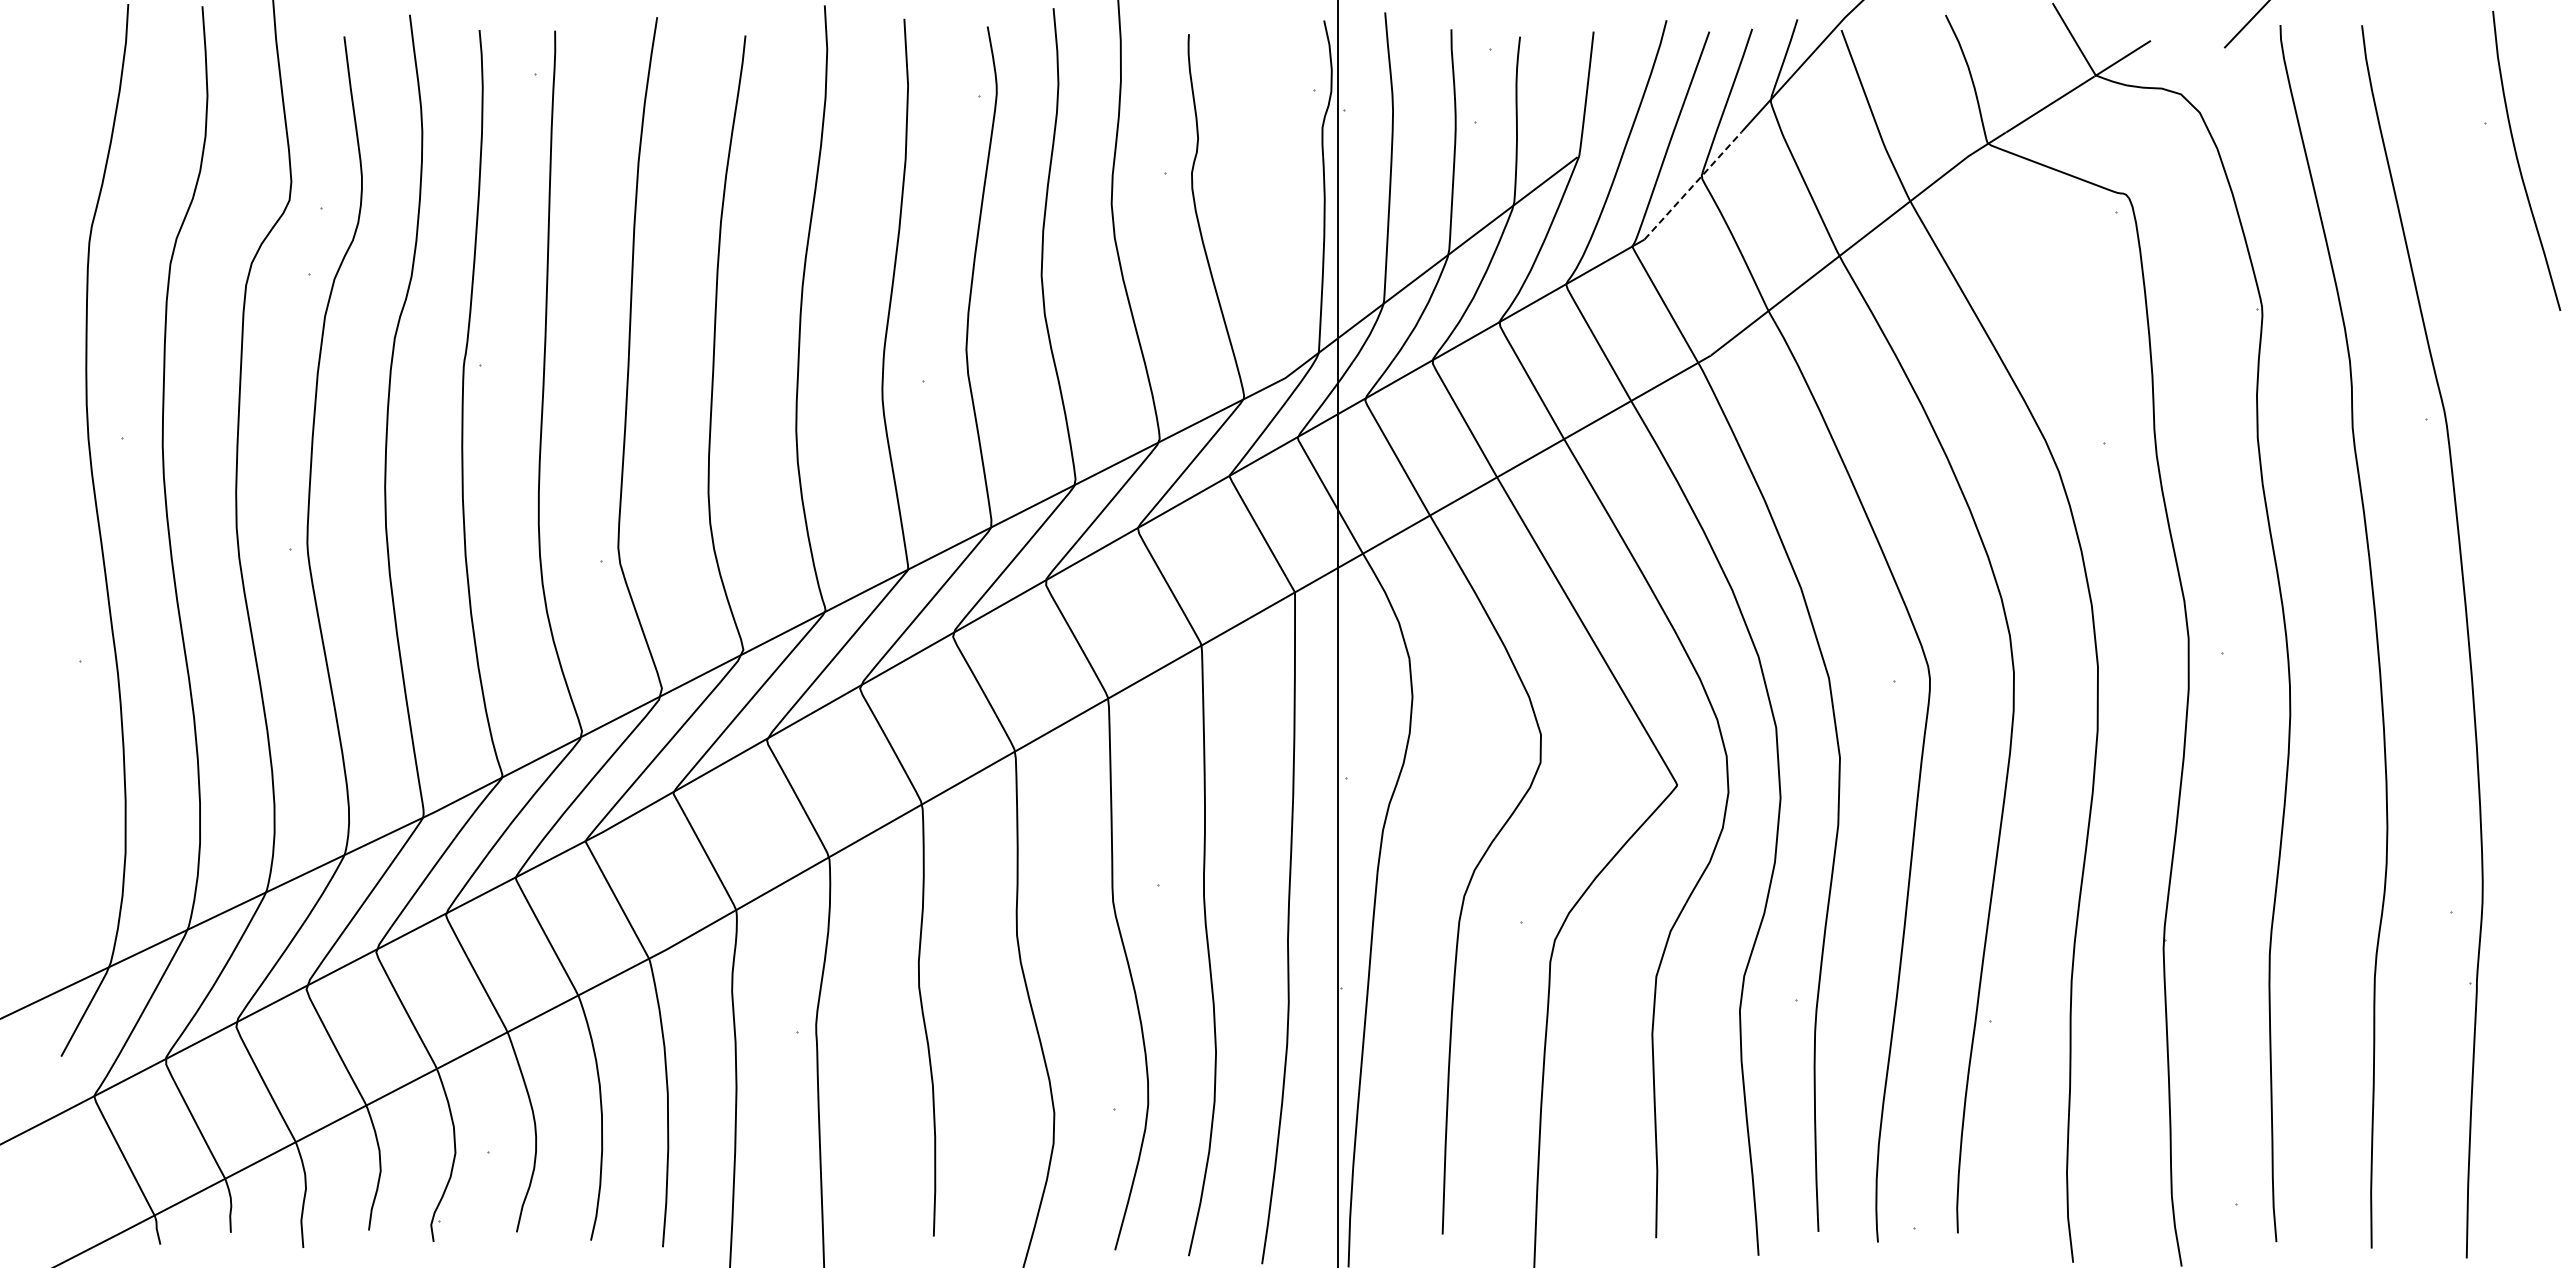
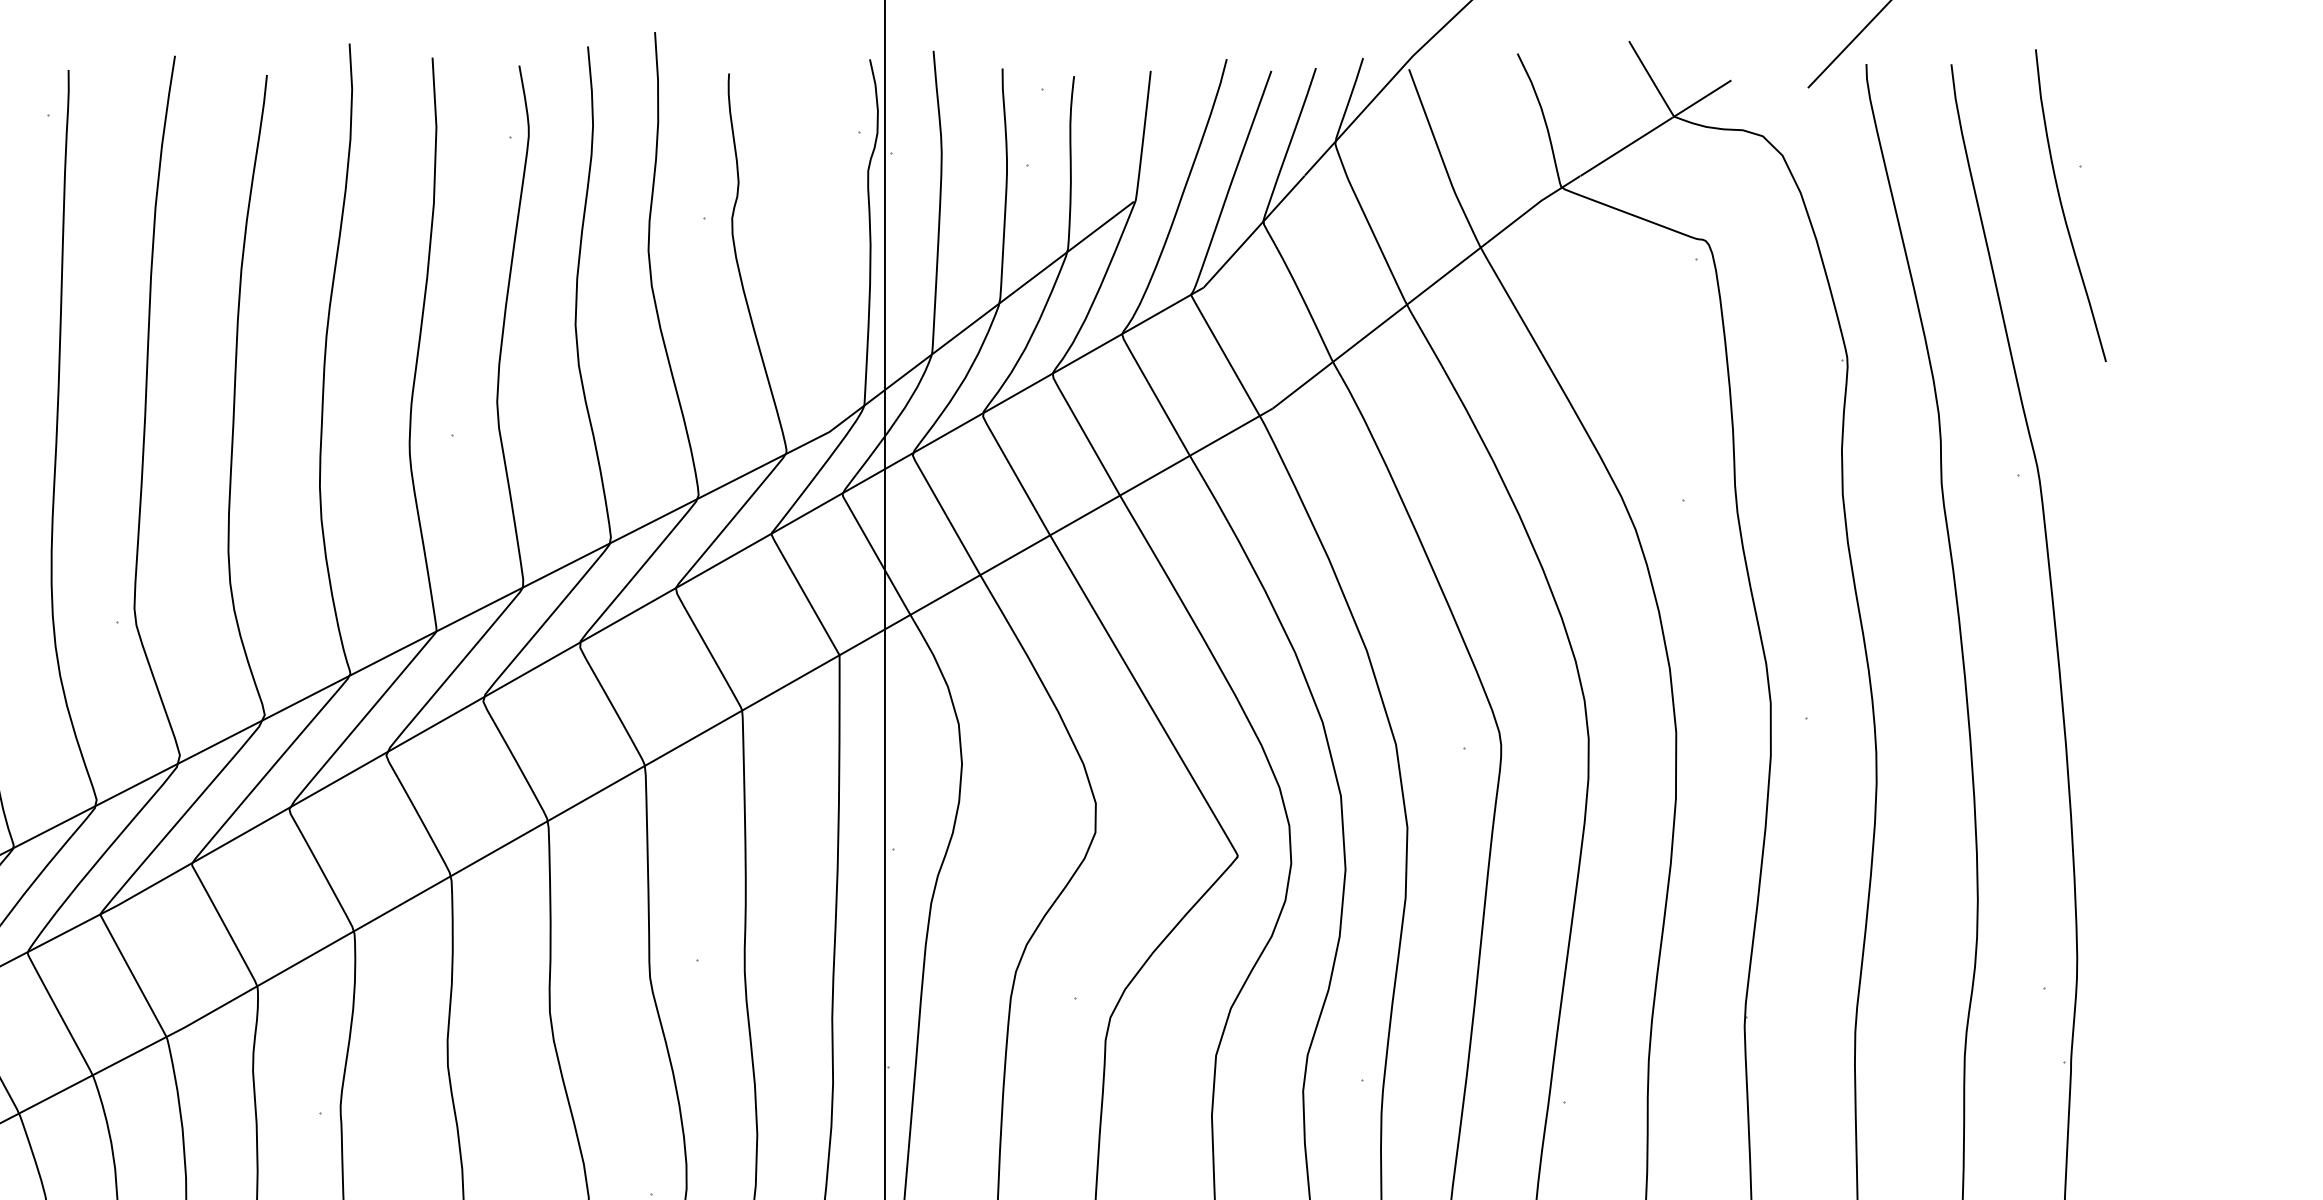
curve: (2519, 162) -> (2063, 207), moved
line: (1693, 185) -> (1254, 231), dashed -> solid

